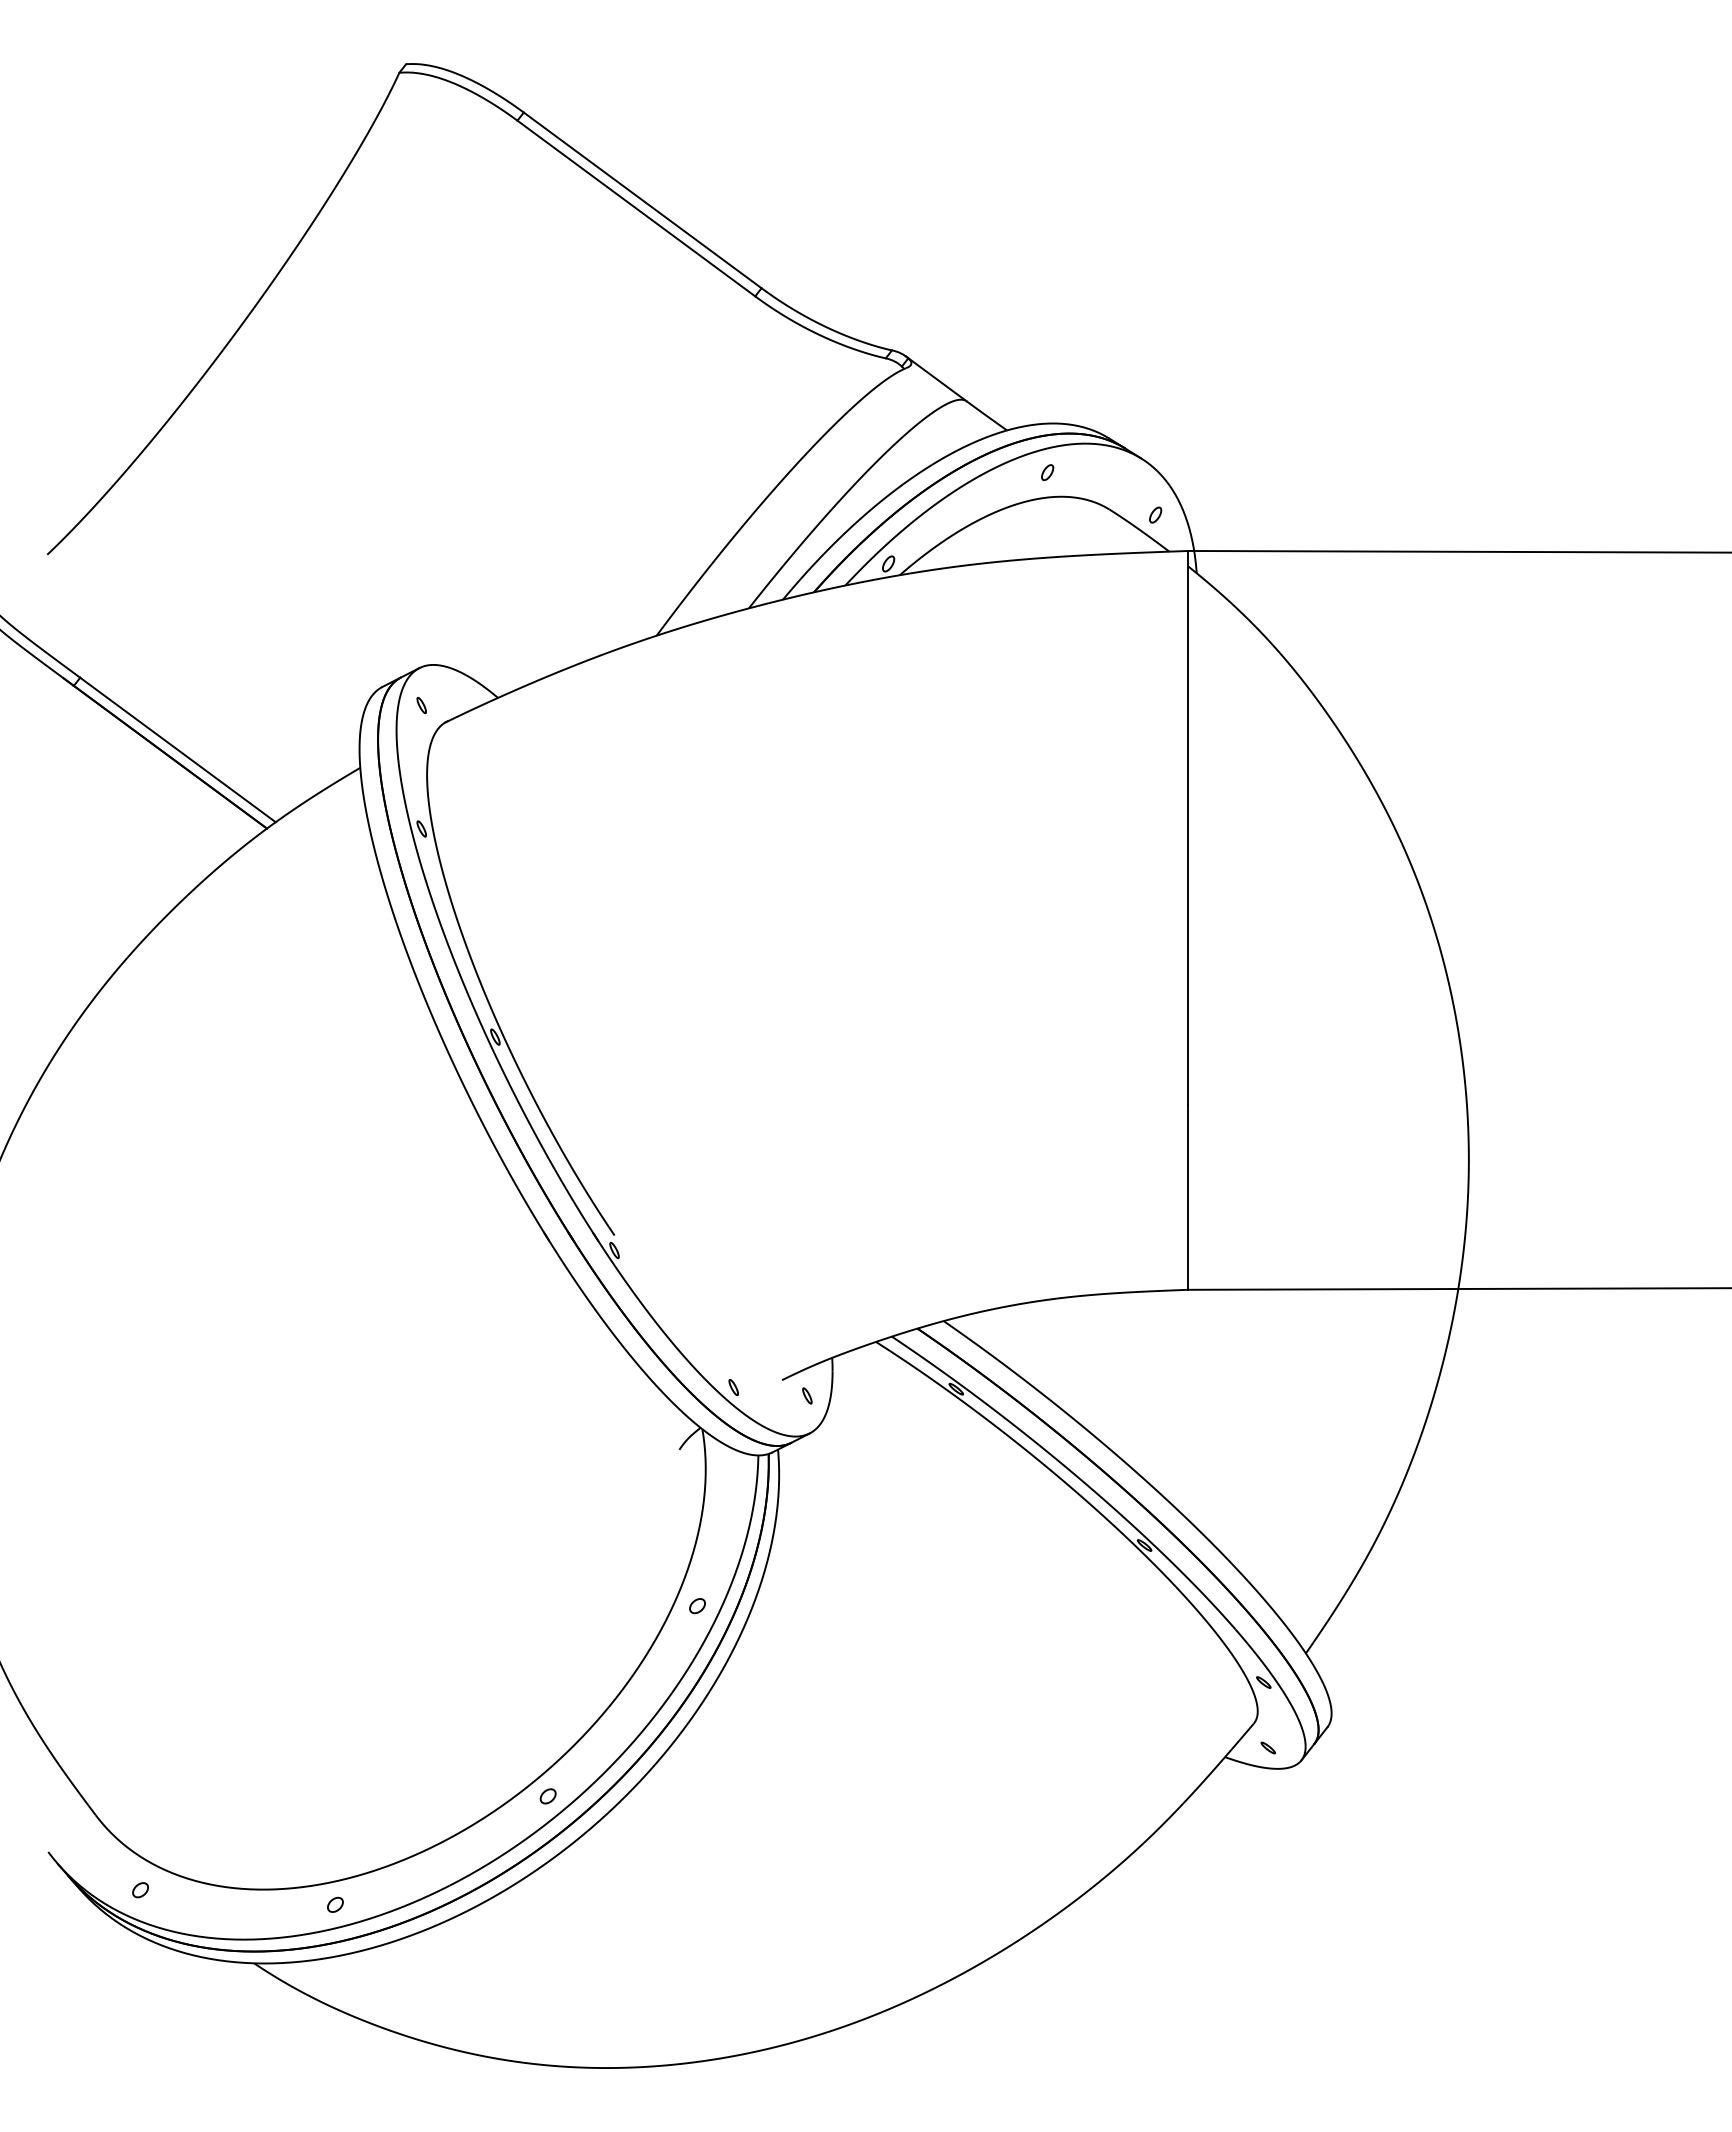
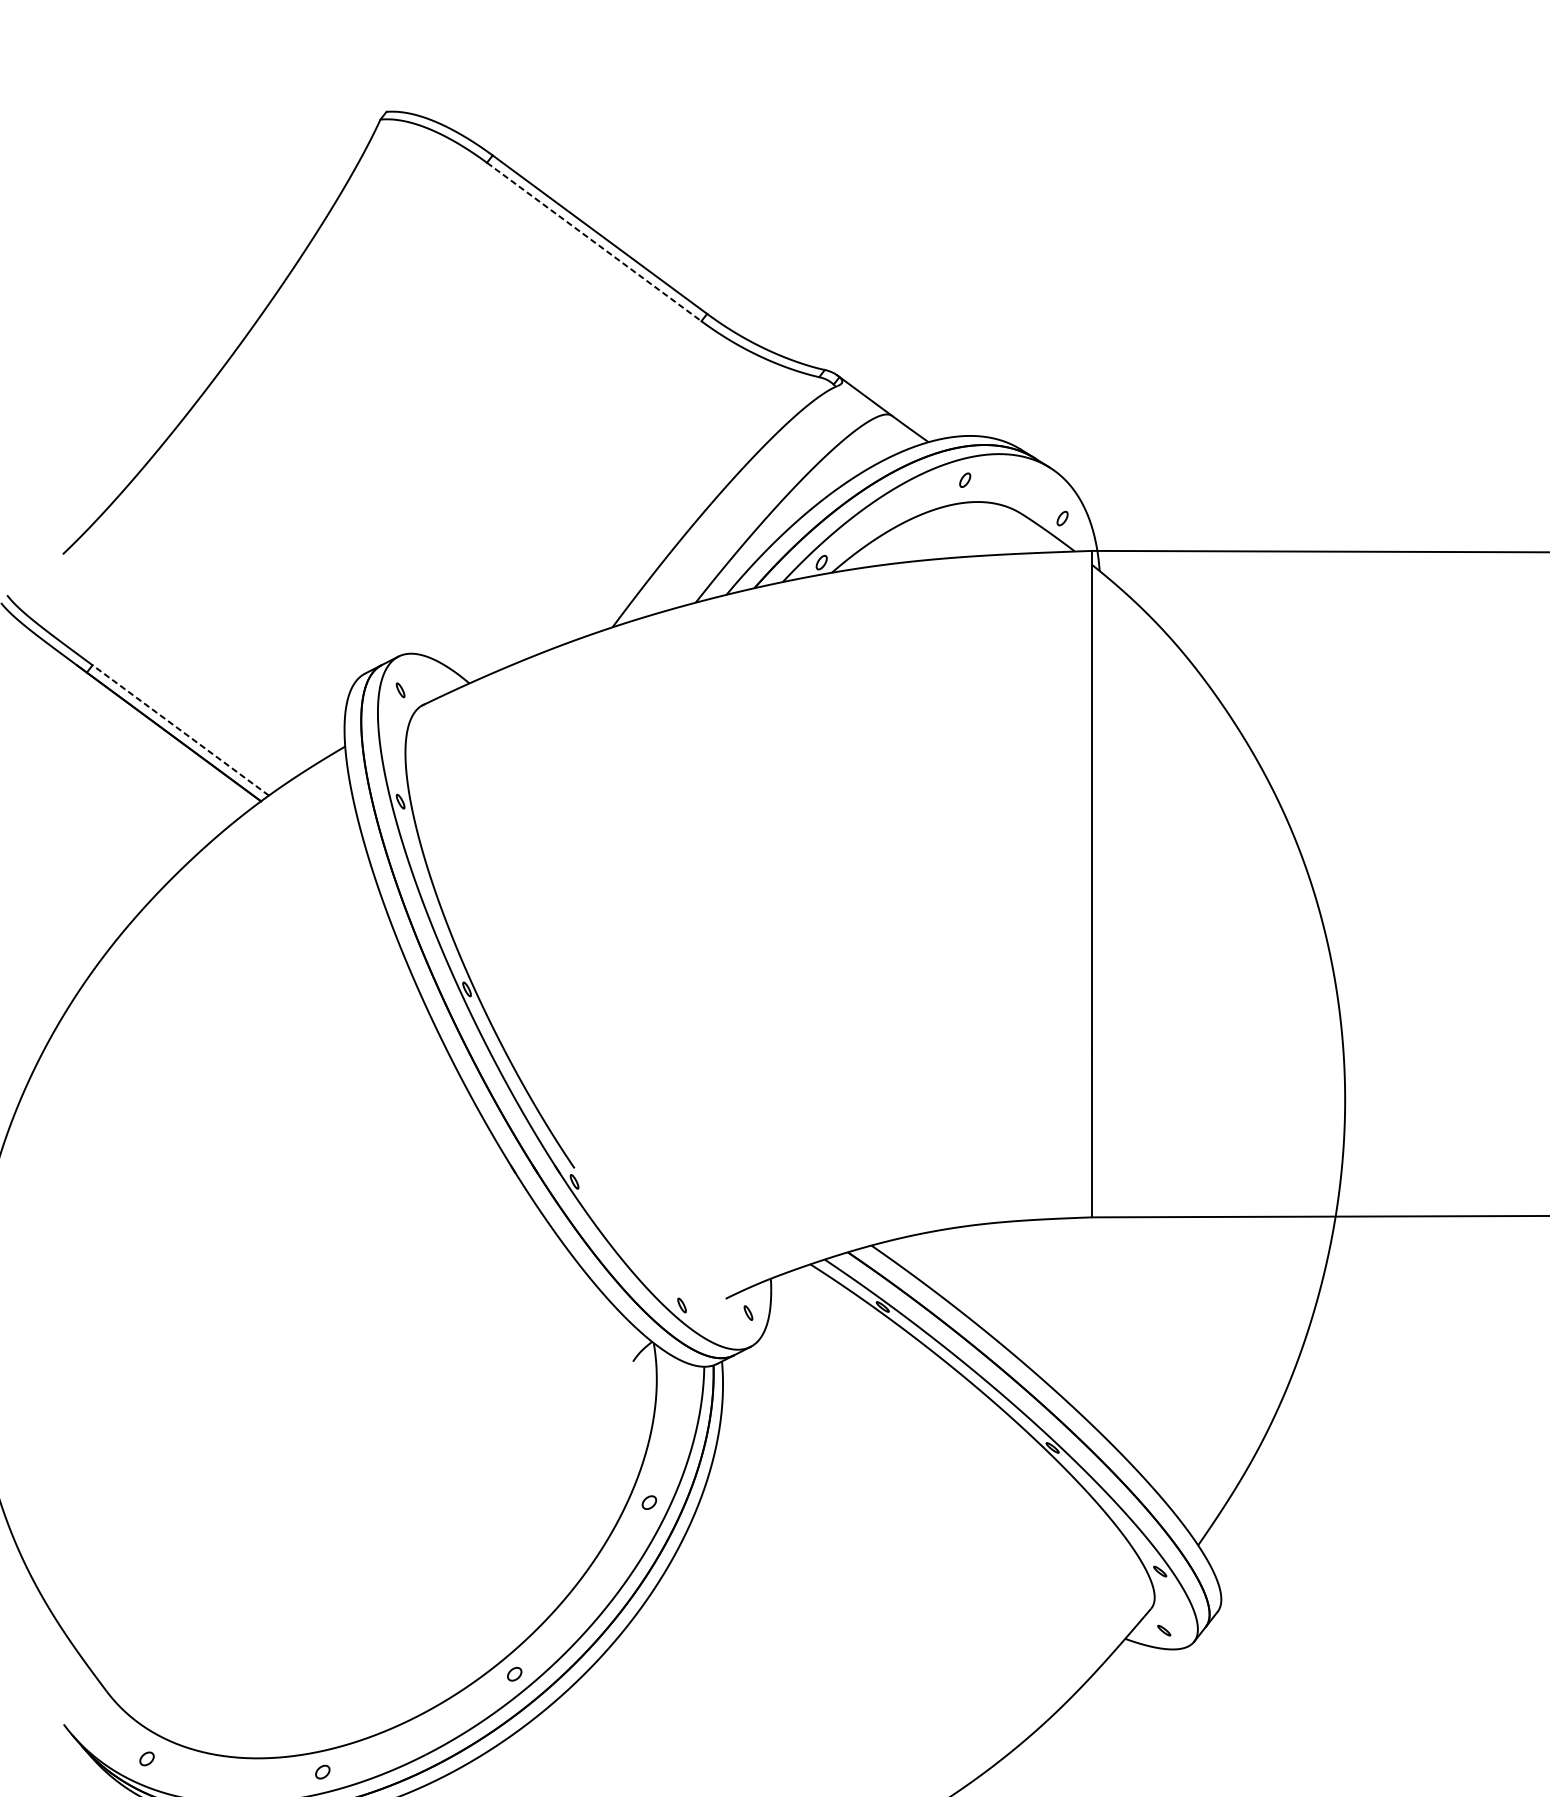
line: (636, 208) -> (594, 242), solid -> dashed
line: (177, 749) -> (180, 729), solid -> dashed

